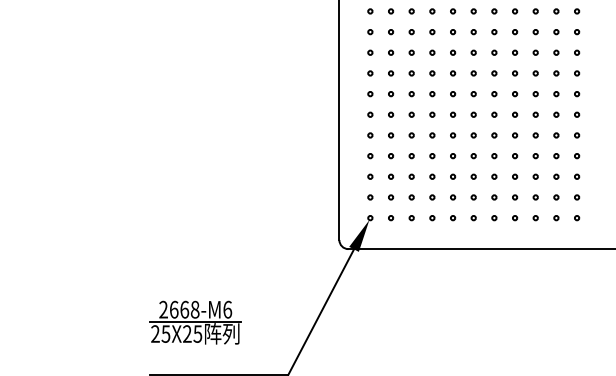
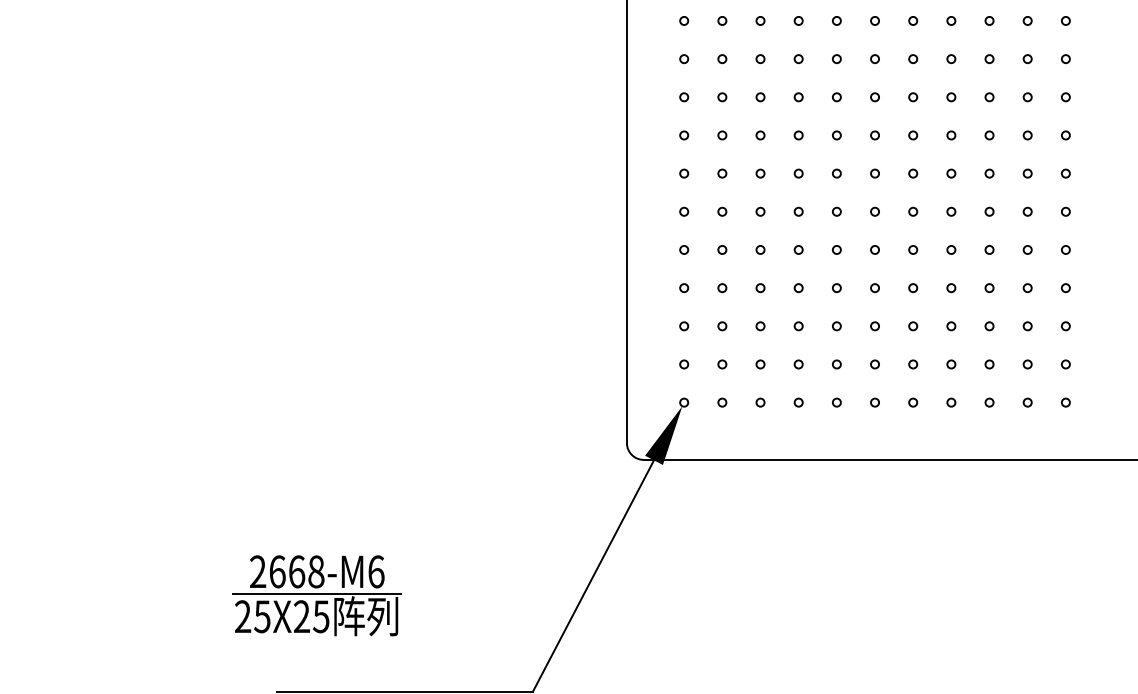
part: (195, 322) -> (316, 595), moved

